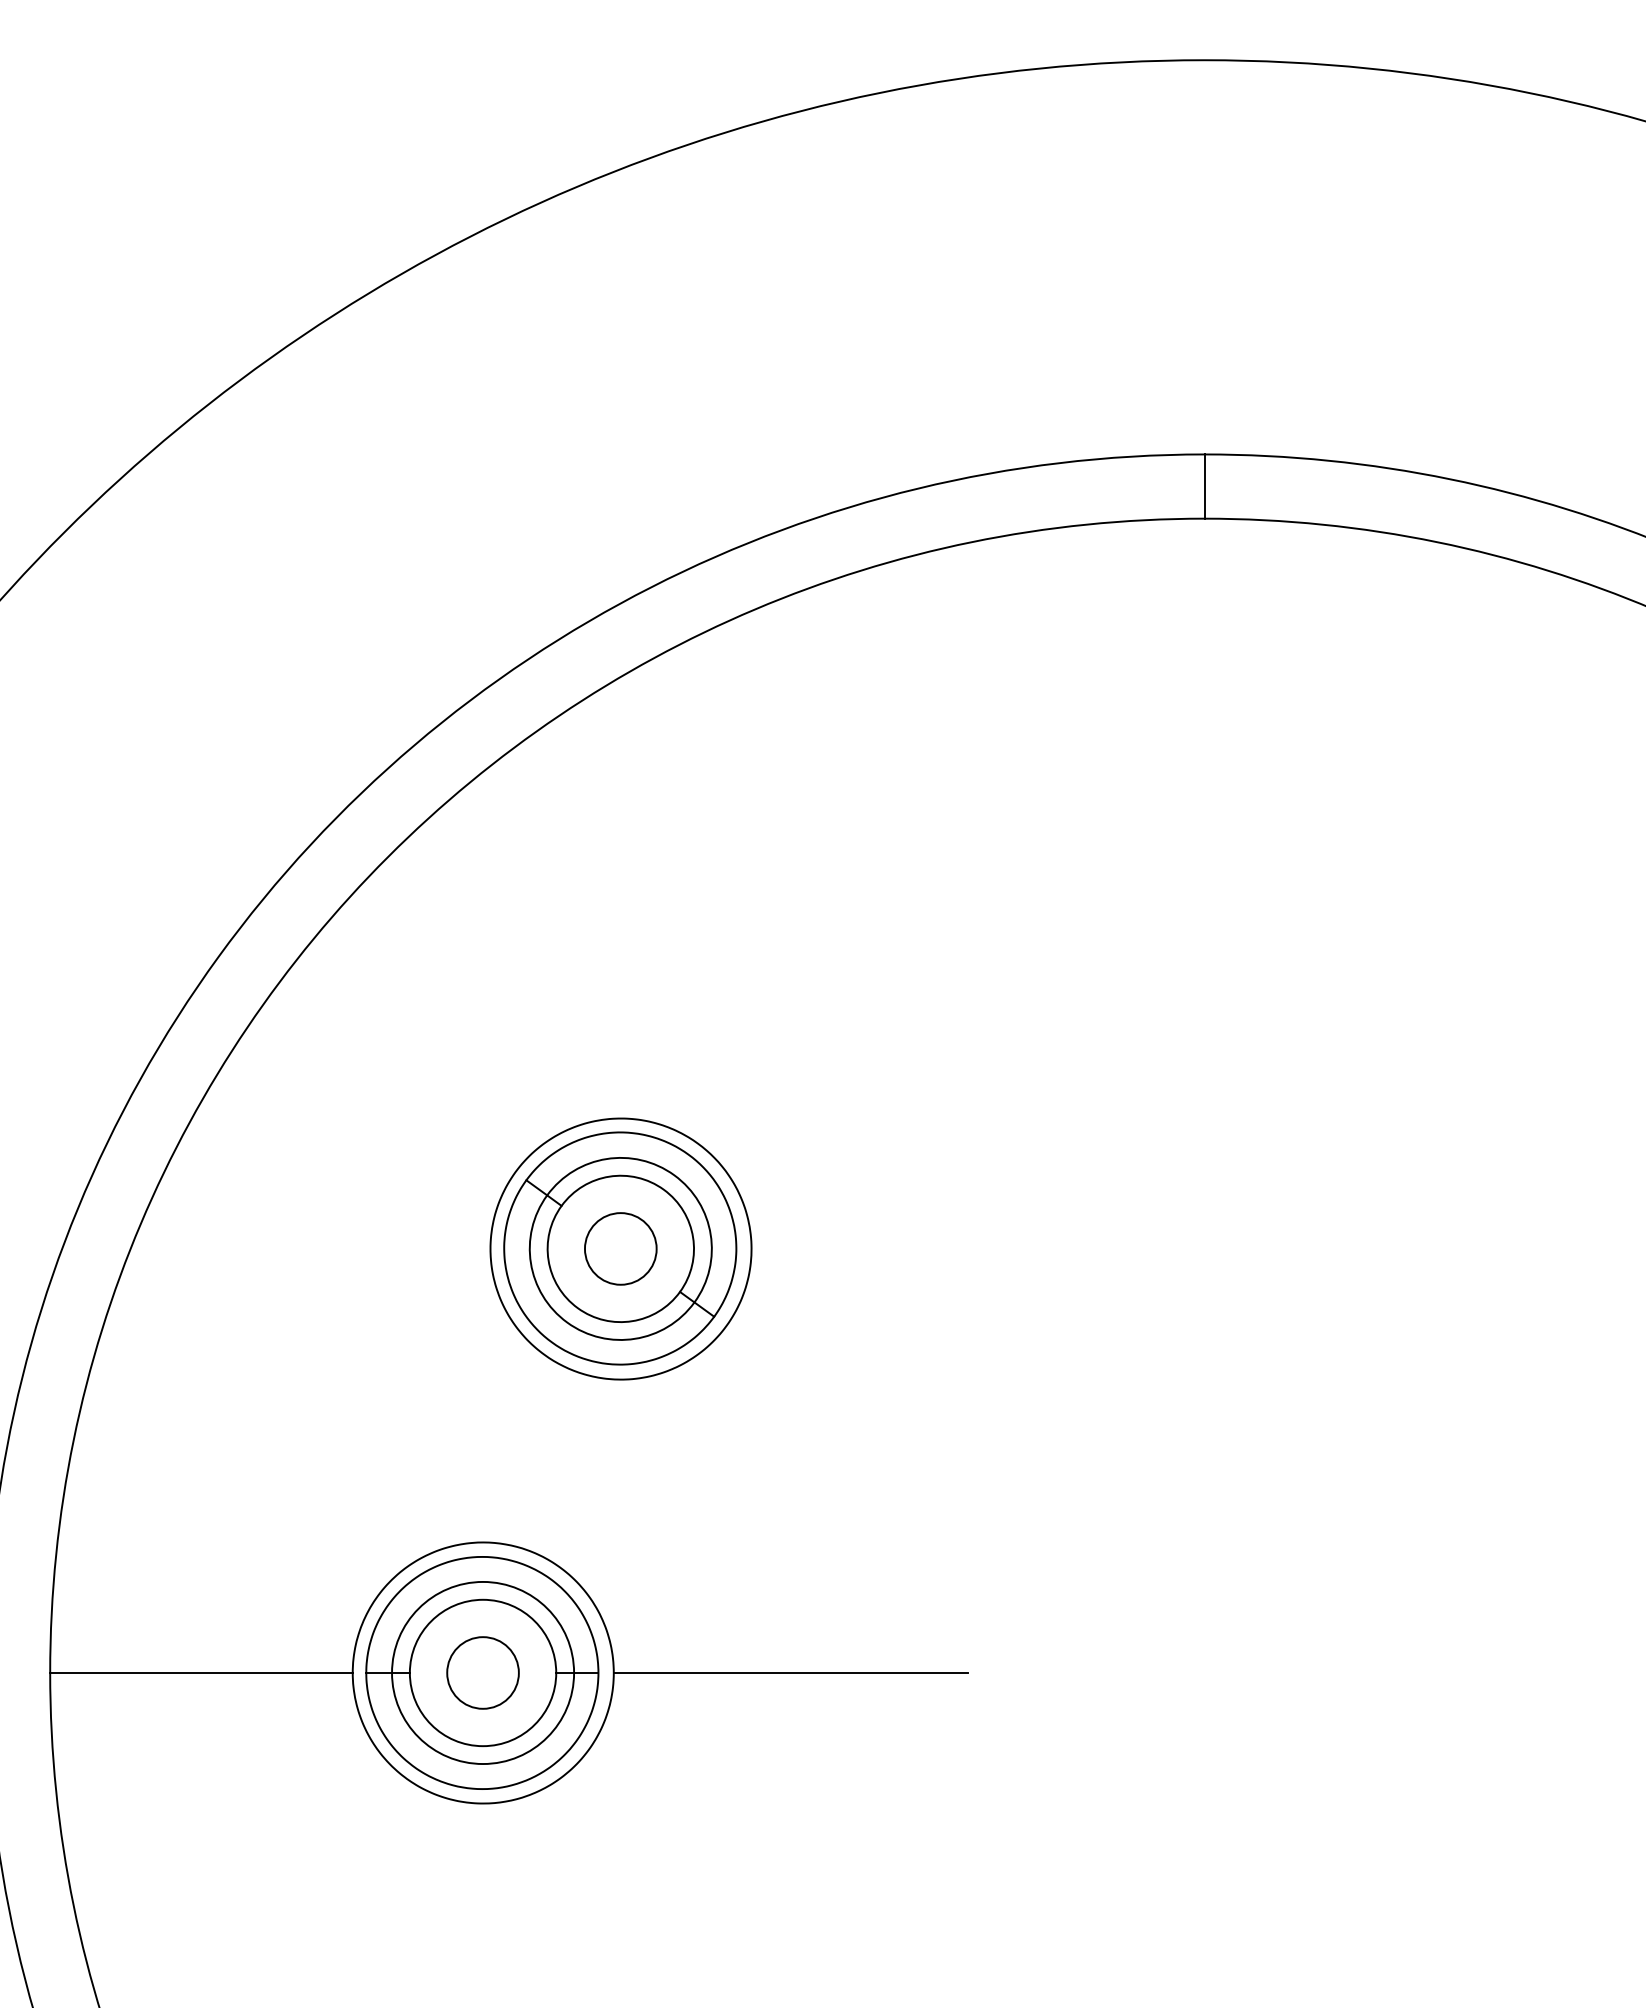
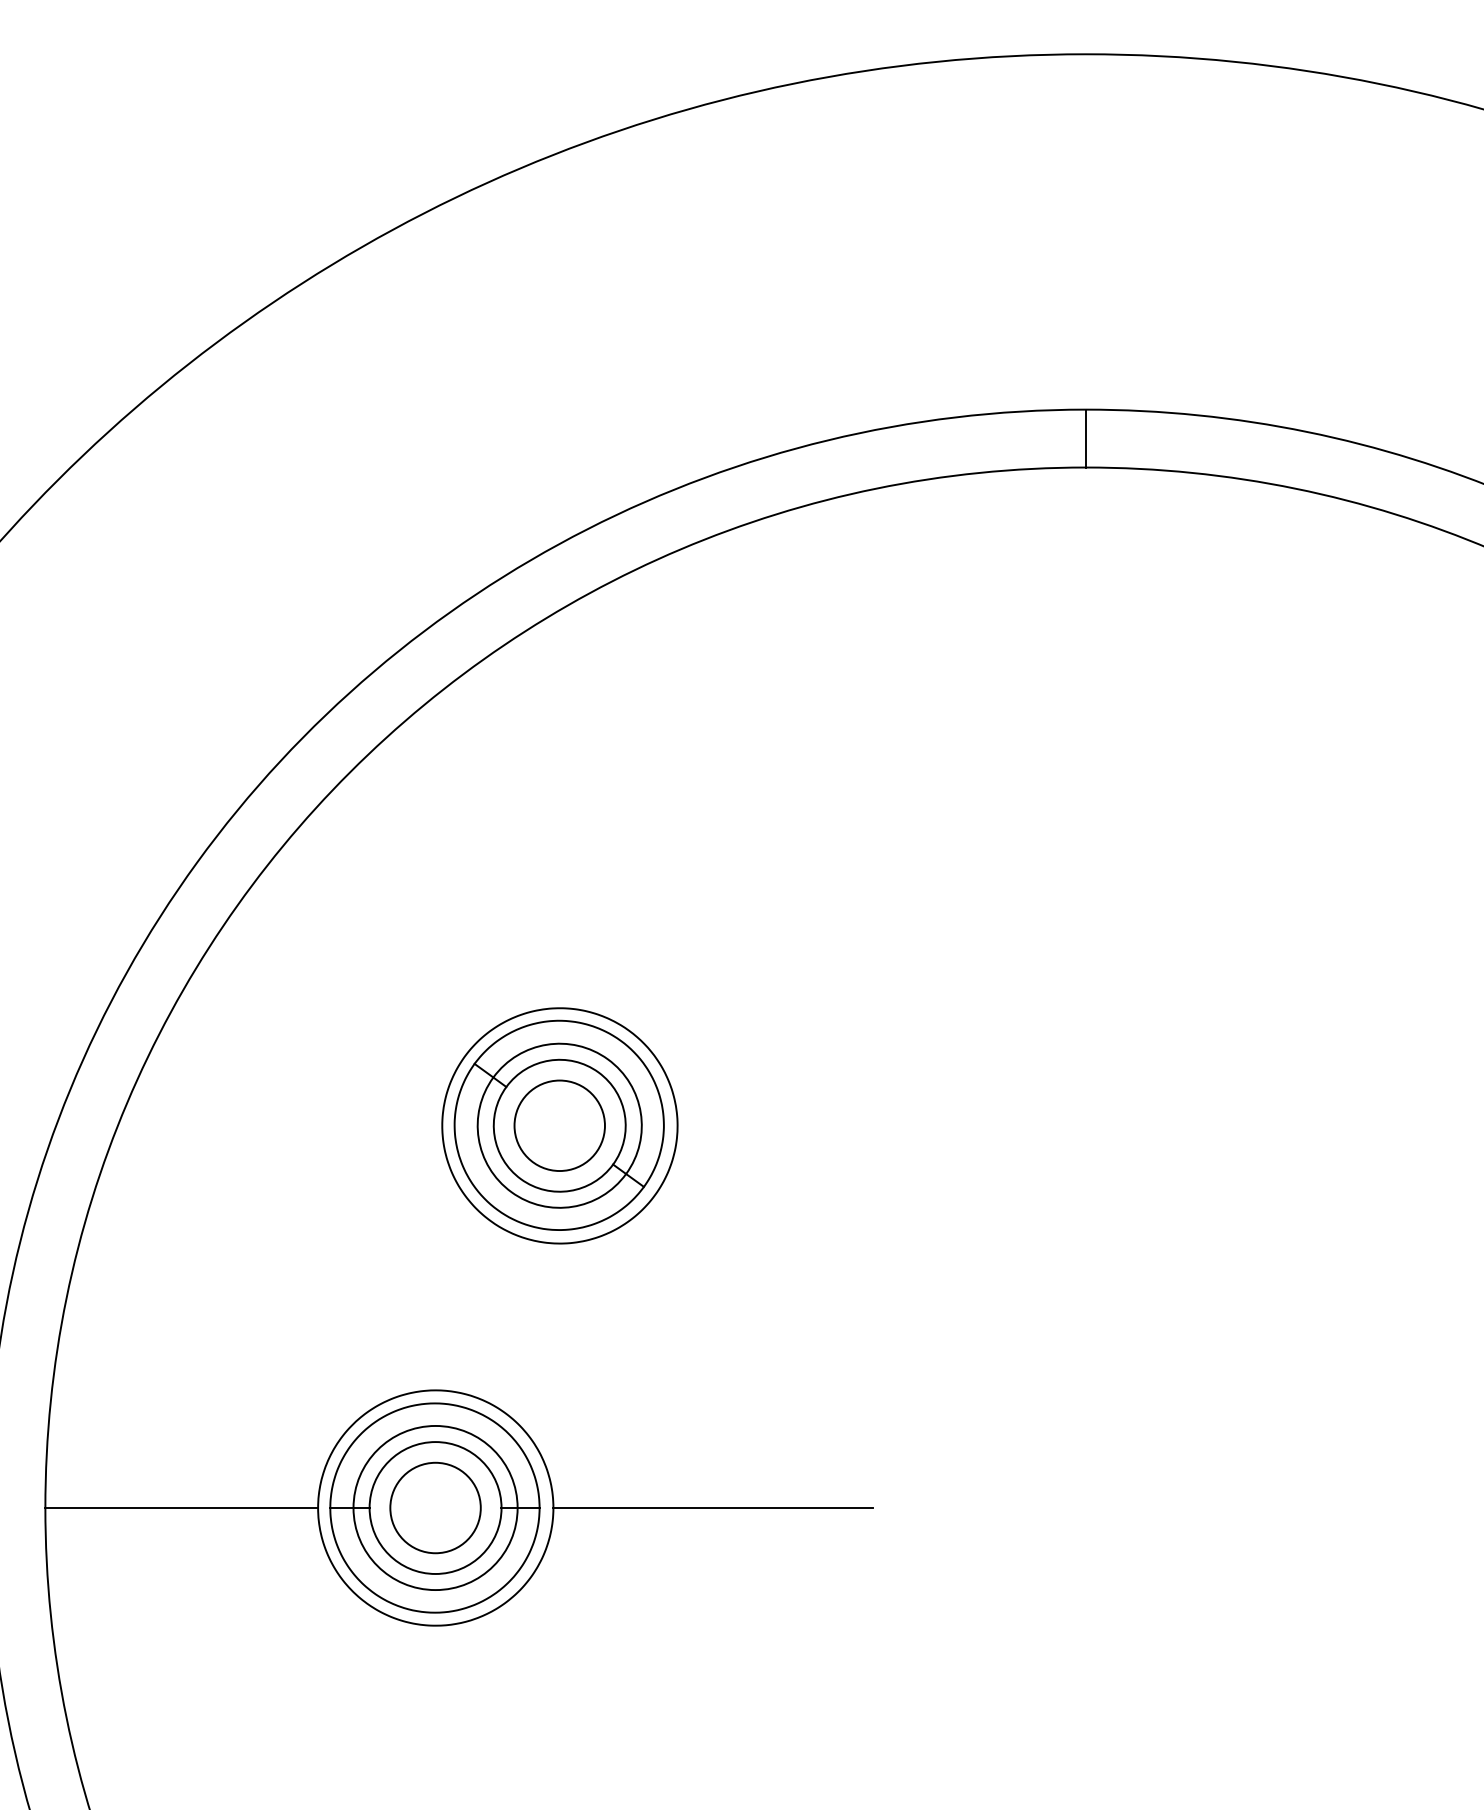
circle: (620, 1248) -> (559, 1125), size x1.4
circle: (482, 1672) -> (435, 1507), size x1.4

